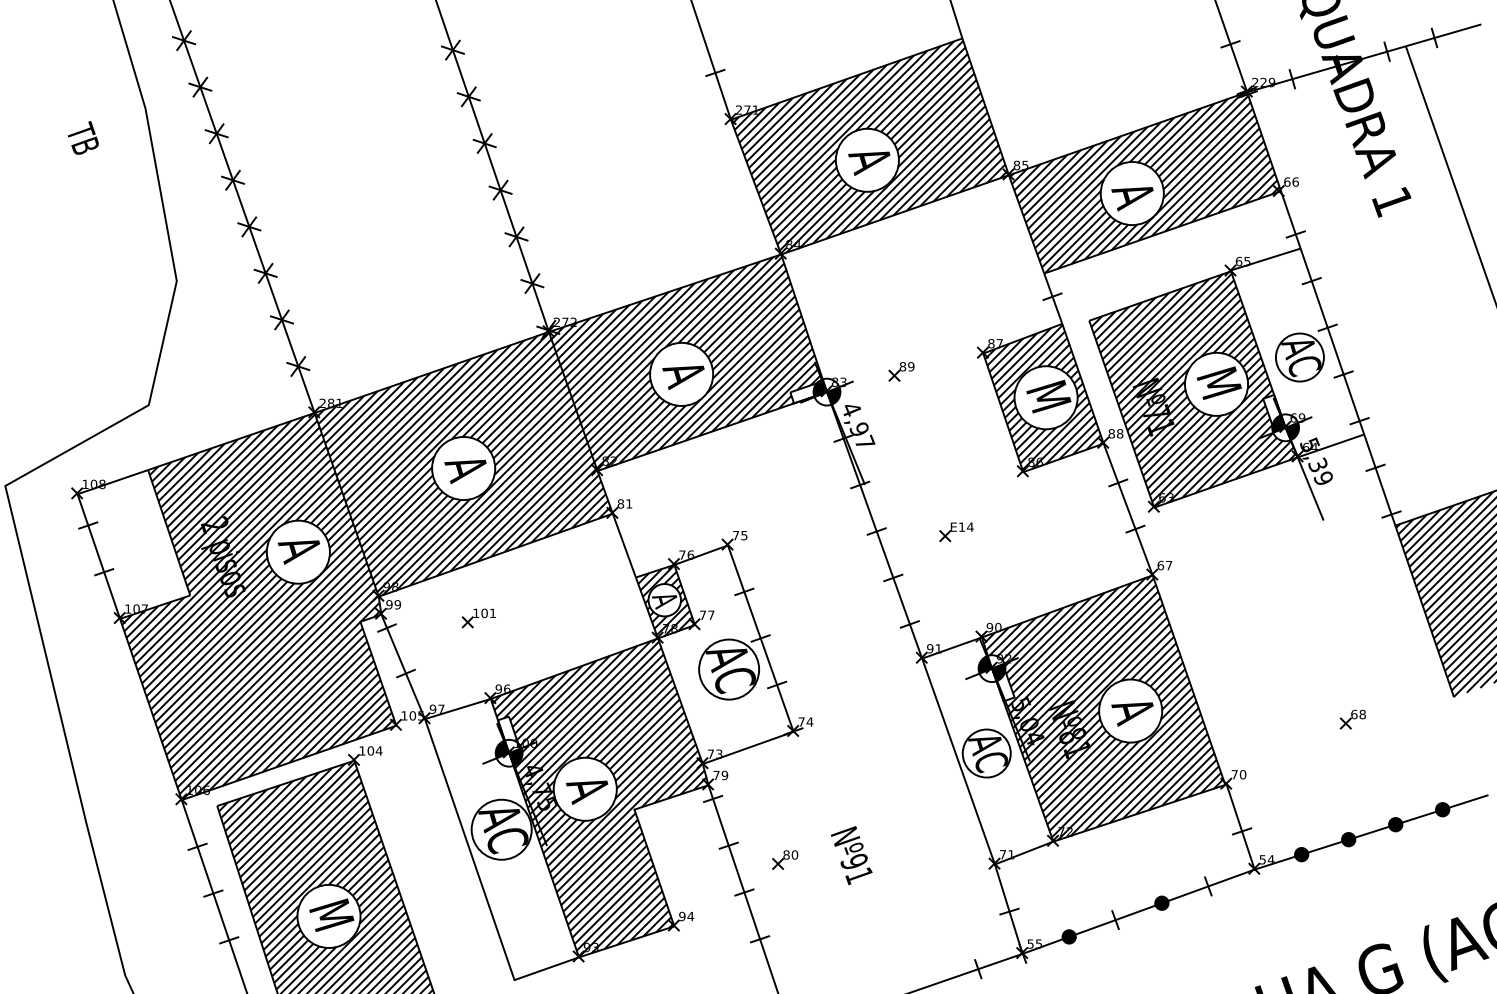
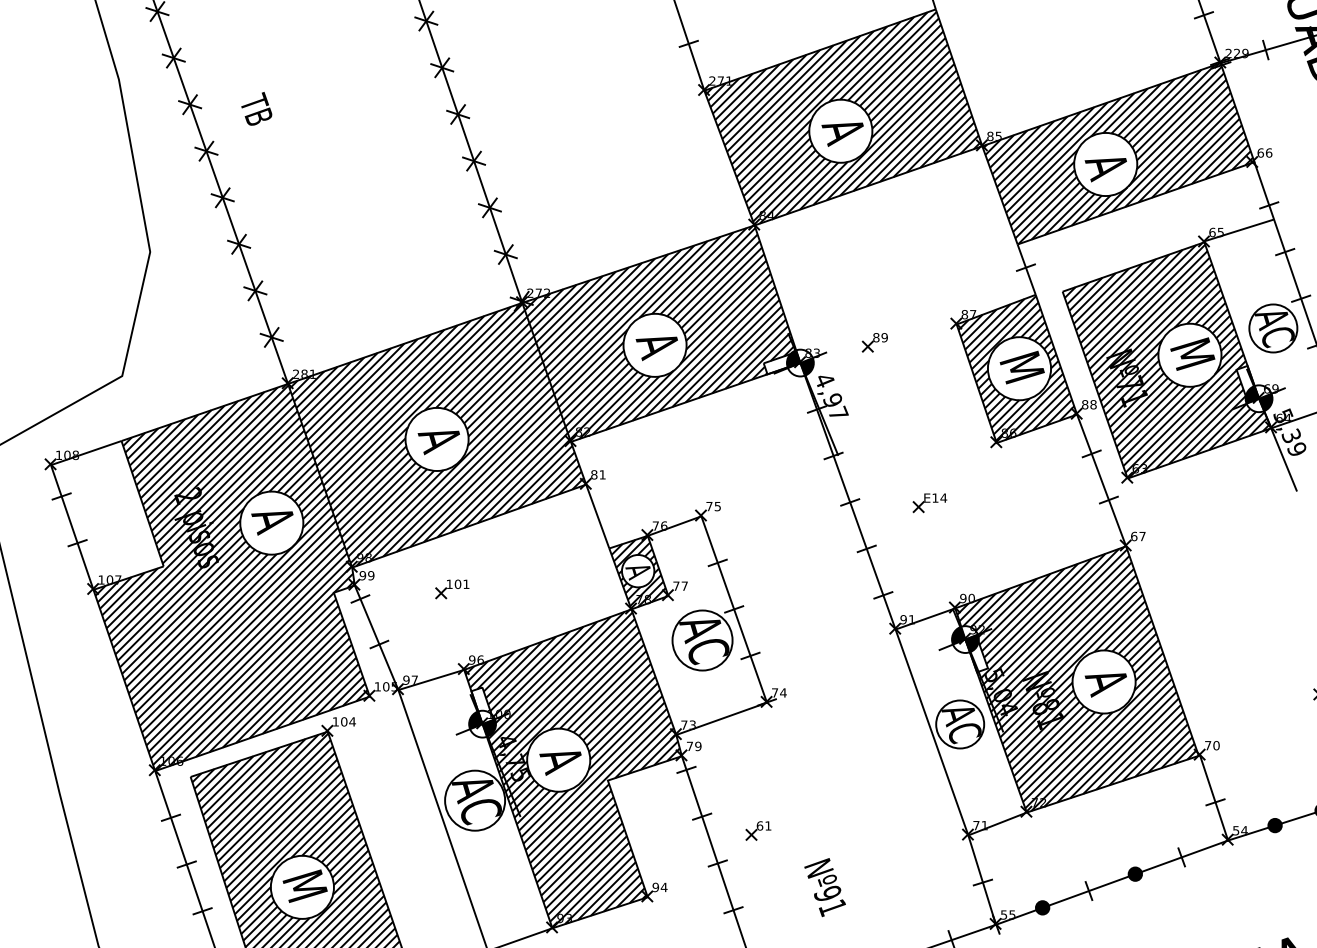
text: (83, 137) -> (256, 108), moved
text: (790, 854) -> (763, 825), 80 -> 61
text: (851, 855) -> (824, 887), moved

